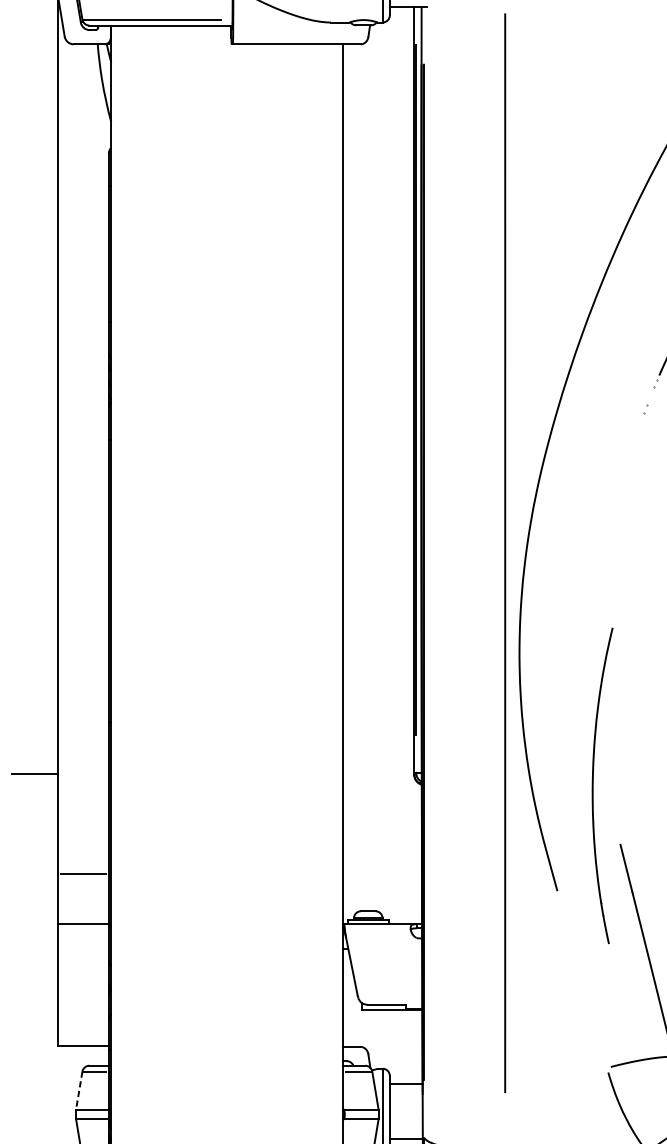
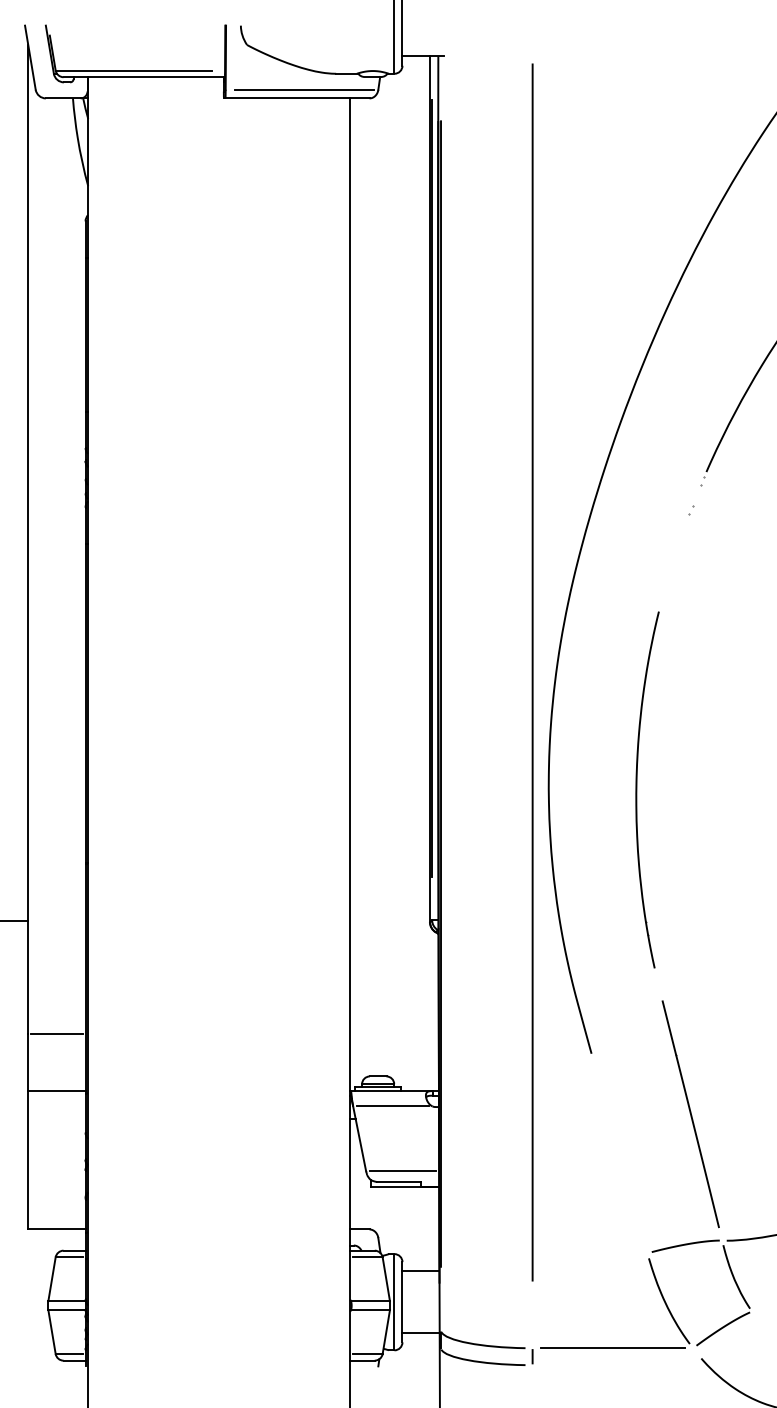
line: (302, 36) -> (303, 89), added
part: (593, 785) -> (637, 789), moved
line: (380, 937) -> (392, 1106), added
line: (389, 995) -> (402, 1171), added
line: (78, 1091) -> (51, 1279), dashed -> solid

